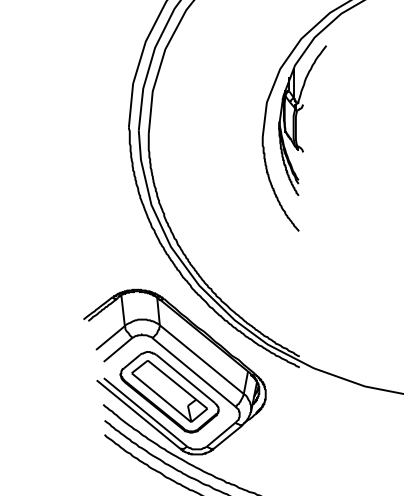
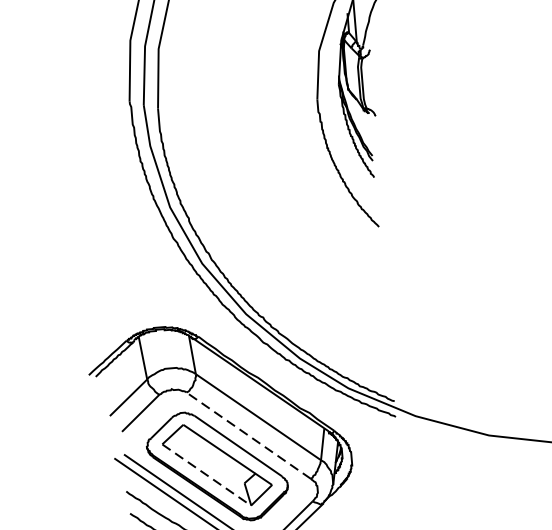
line: (193, 371) -> (248, 434), solid -> dashed
line: (161, 398) -> (206, 476), solid -> dashed

